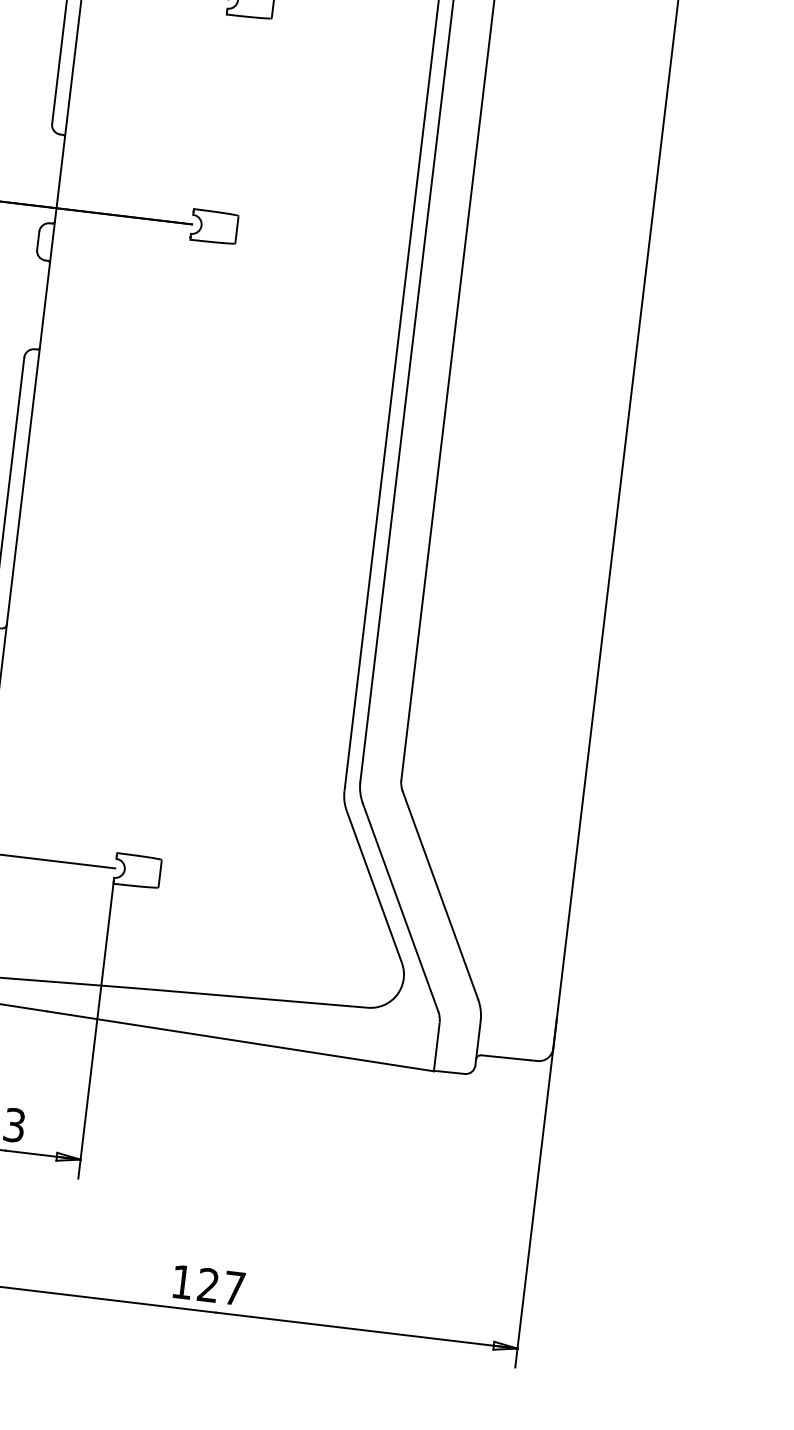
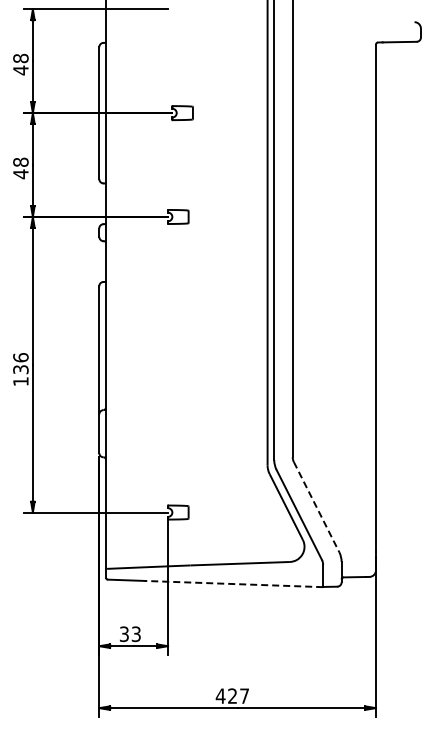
line: (440, 895) -> (316, 507), solid -> dashed
line: (239, 1042) -> (233, 584), solid -> dashed
text: (182, 1280) -> (220, 695), 127 -> 427

